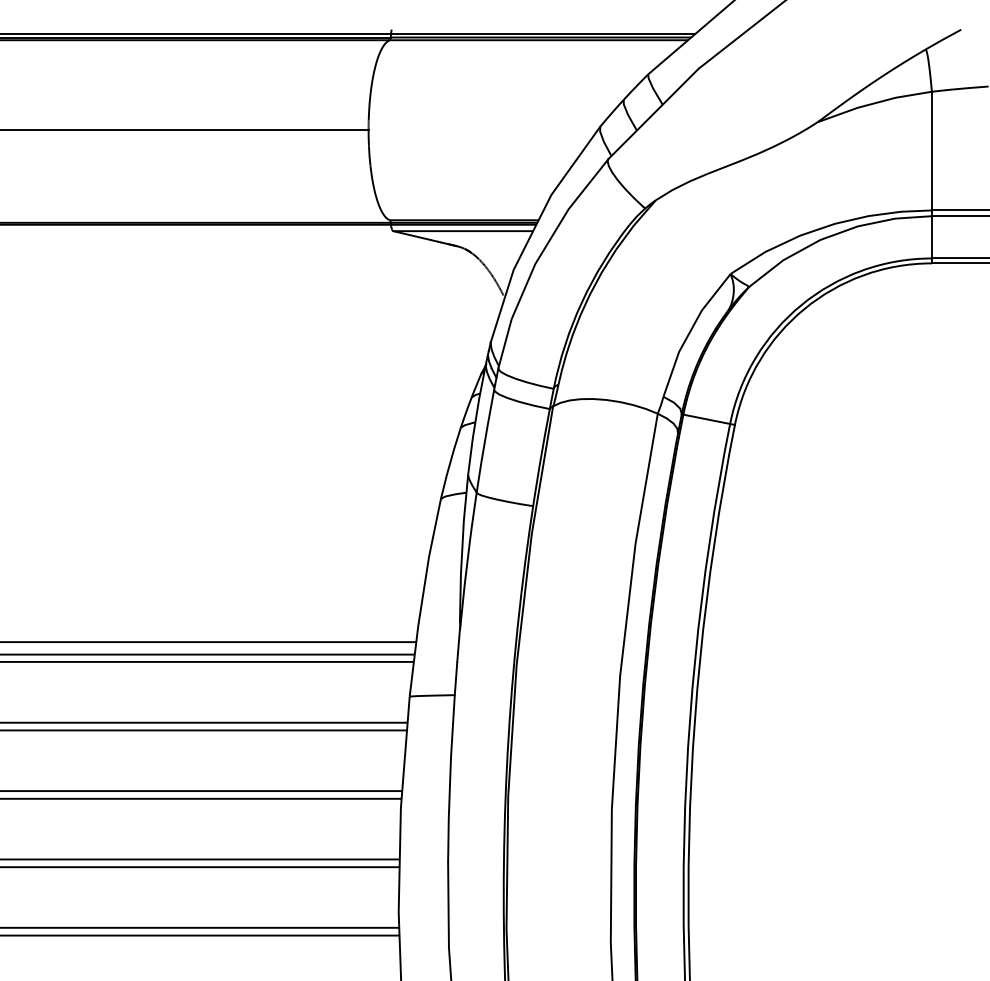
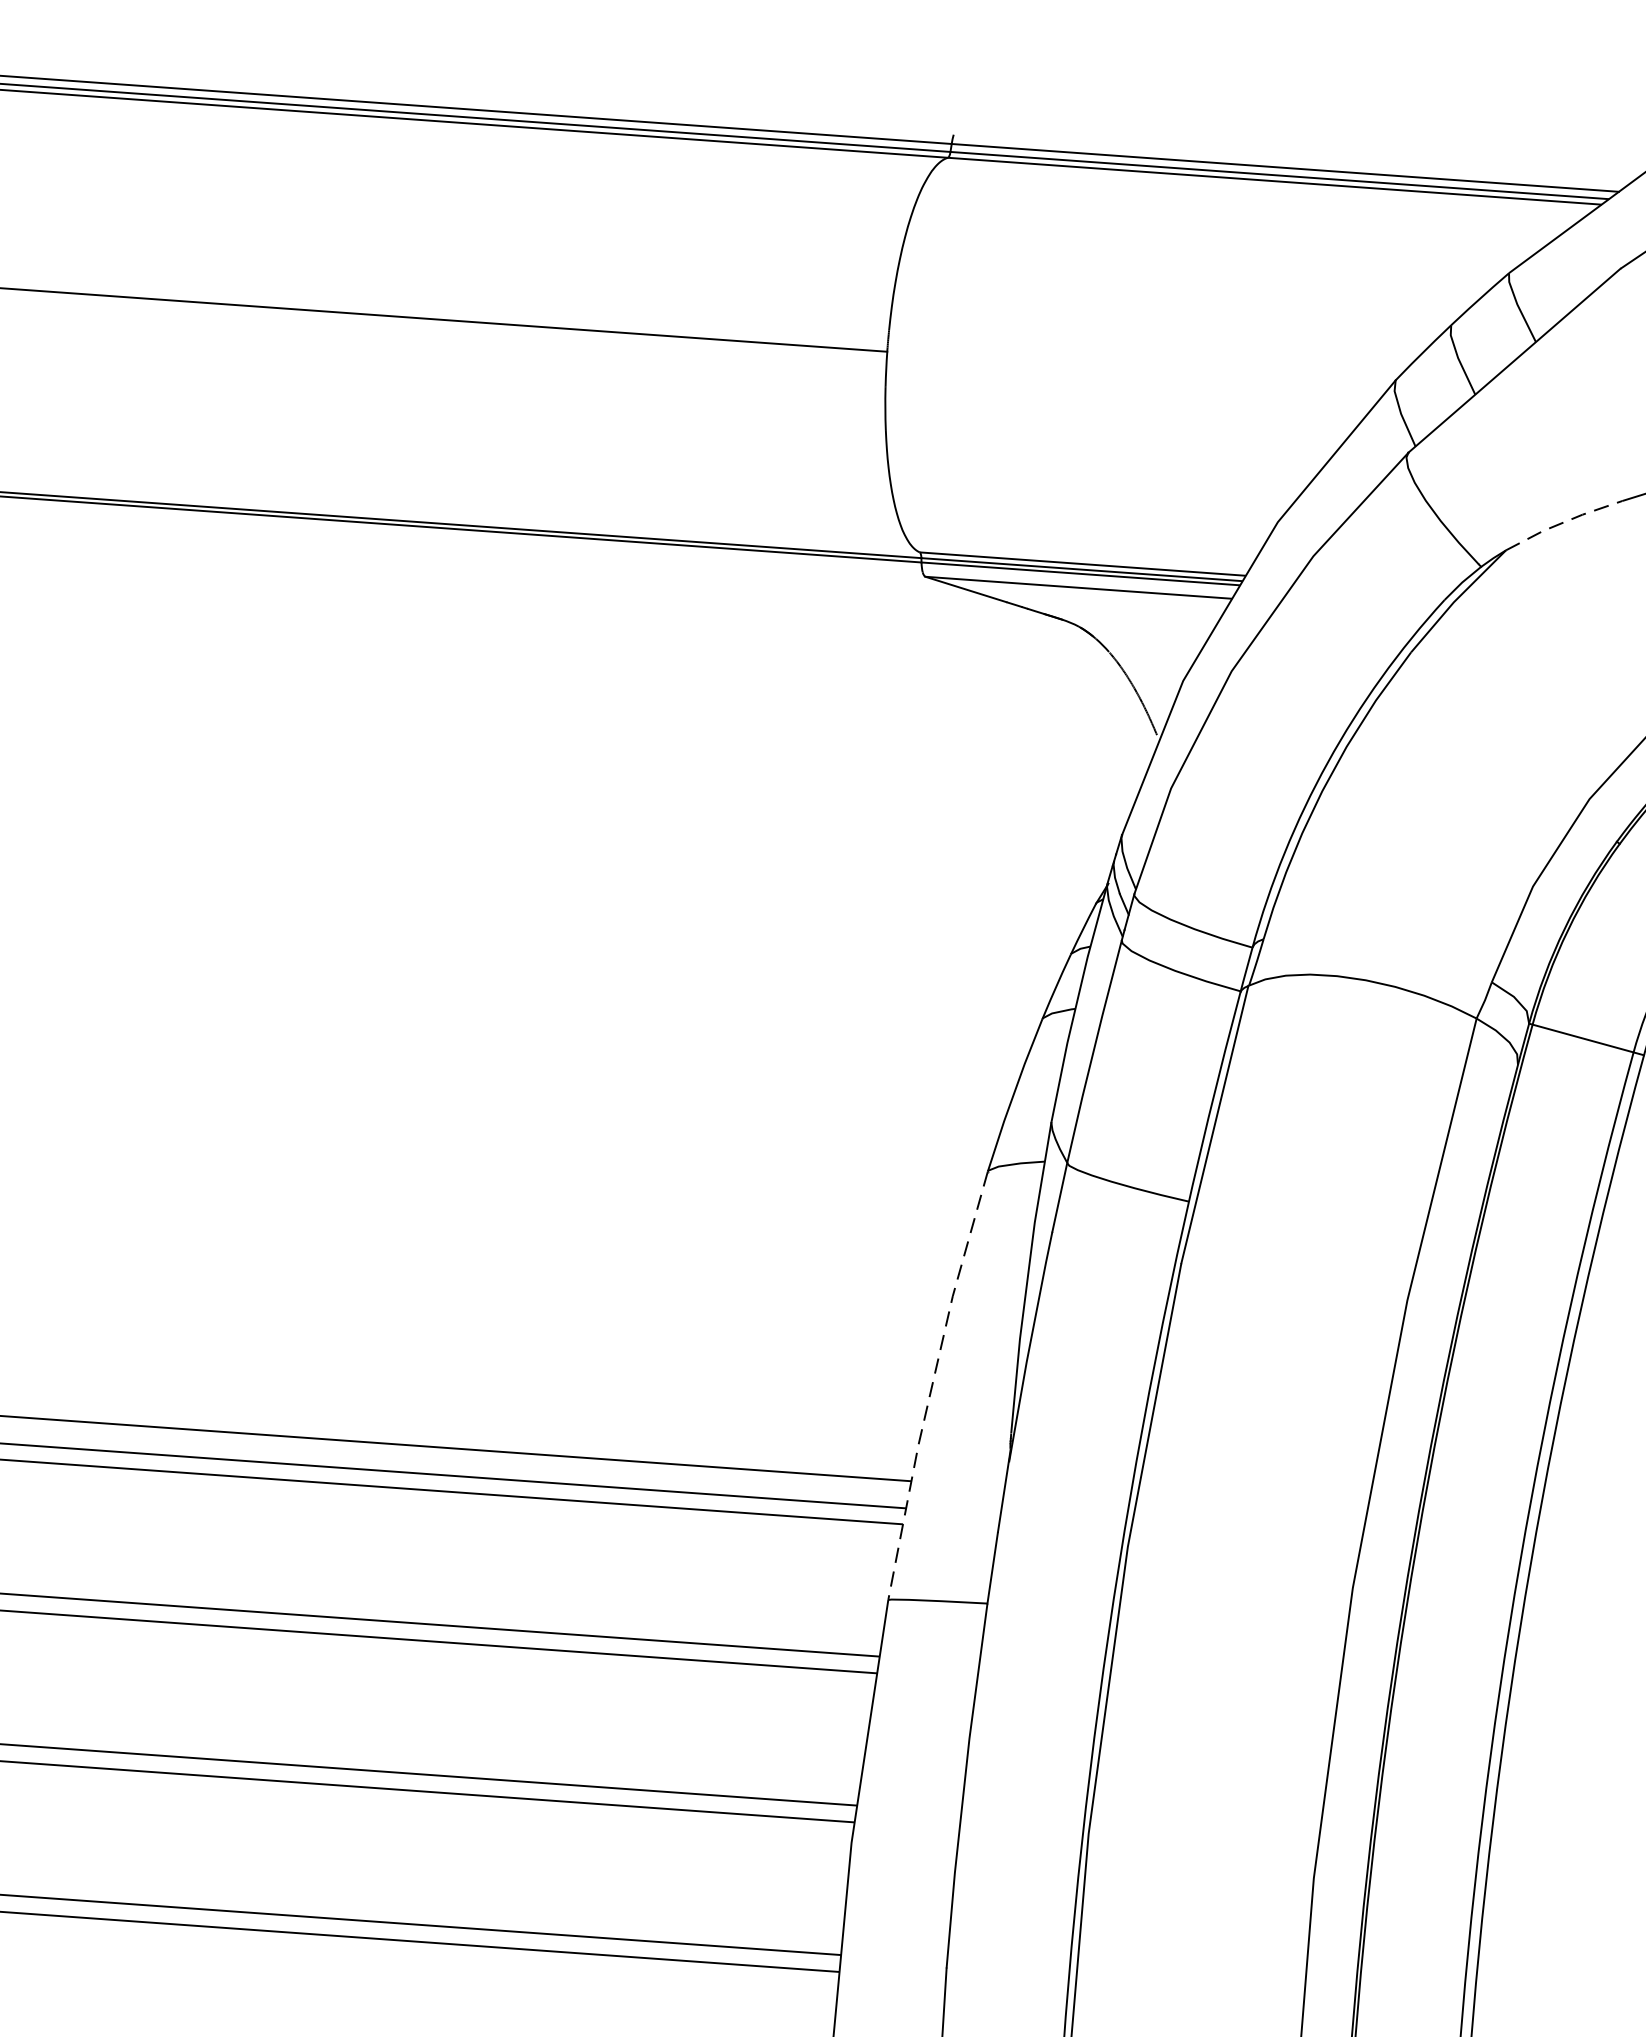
line: (680, 185) -> (1562, 521), solid -> dashed
line: (422, 598) -> (931, 1386), solid -> dashed

